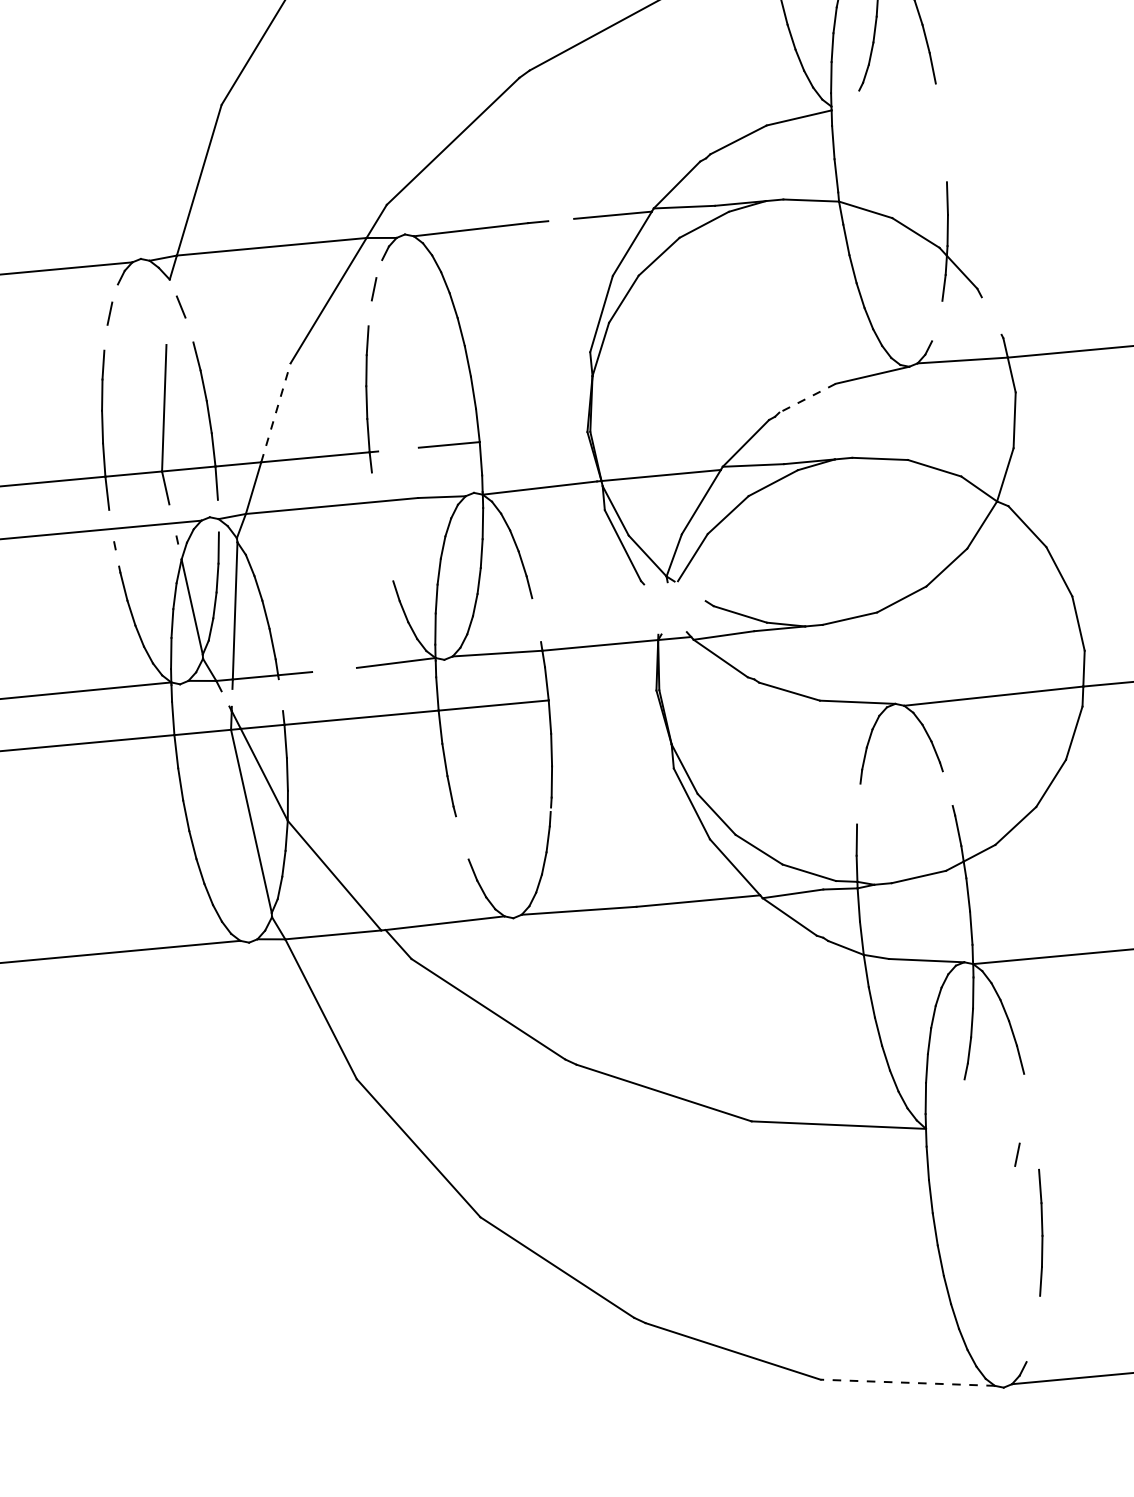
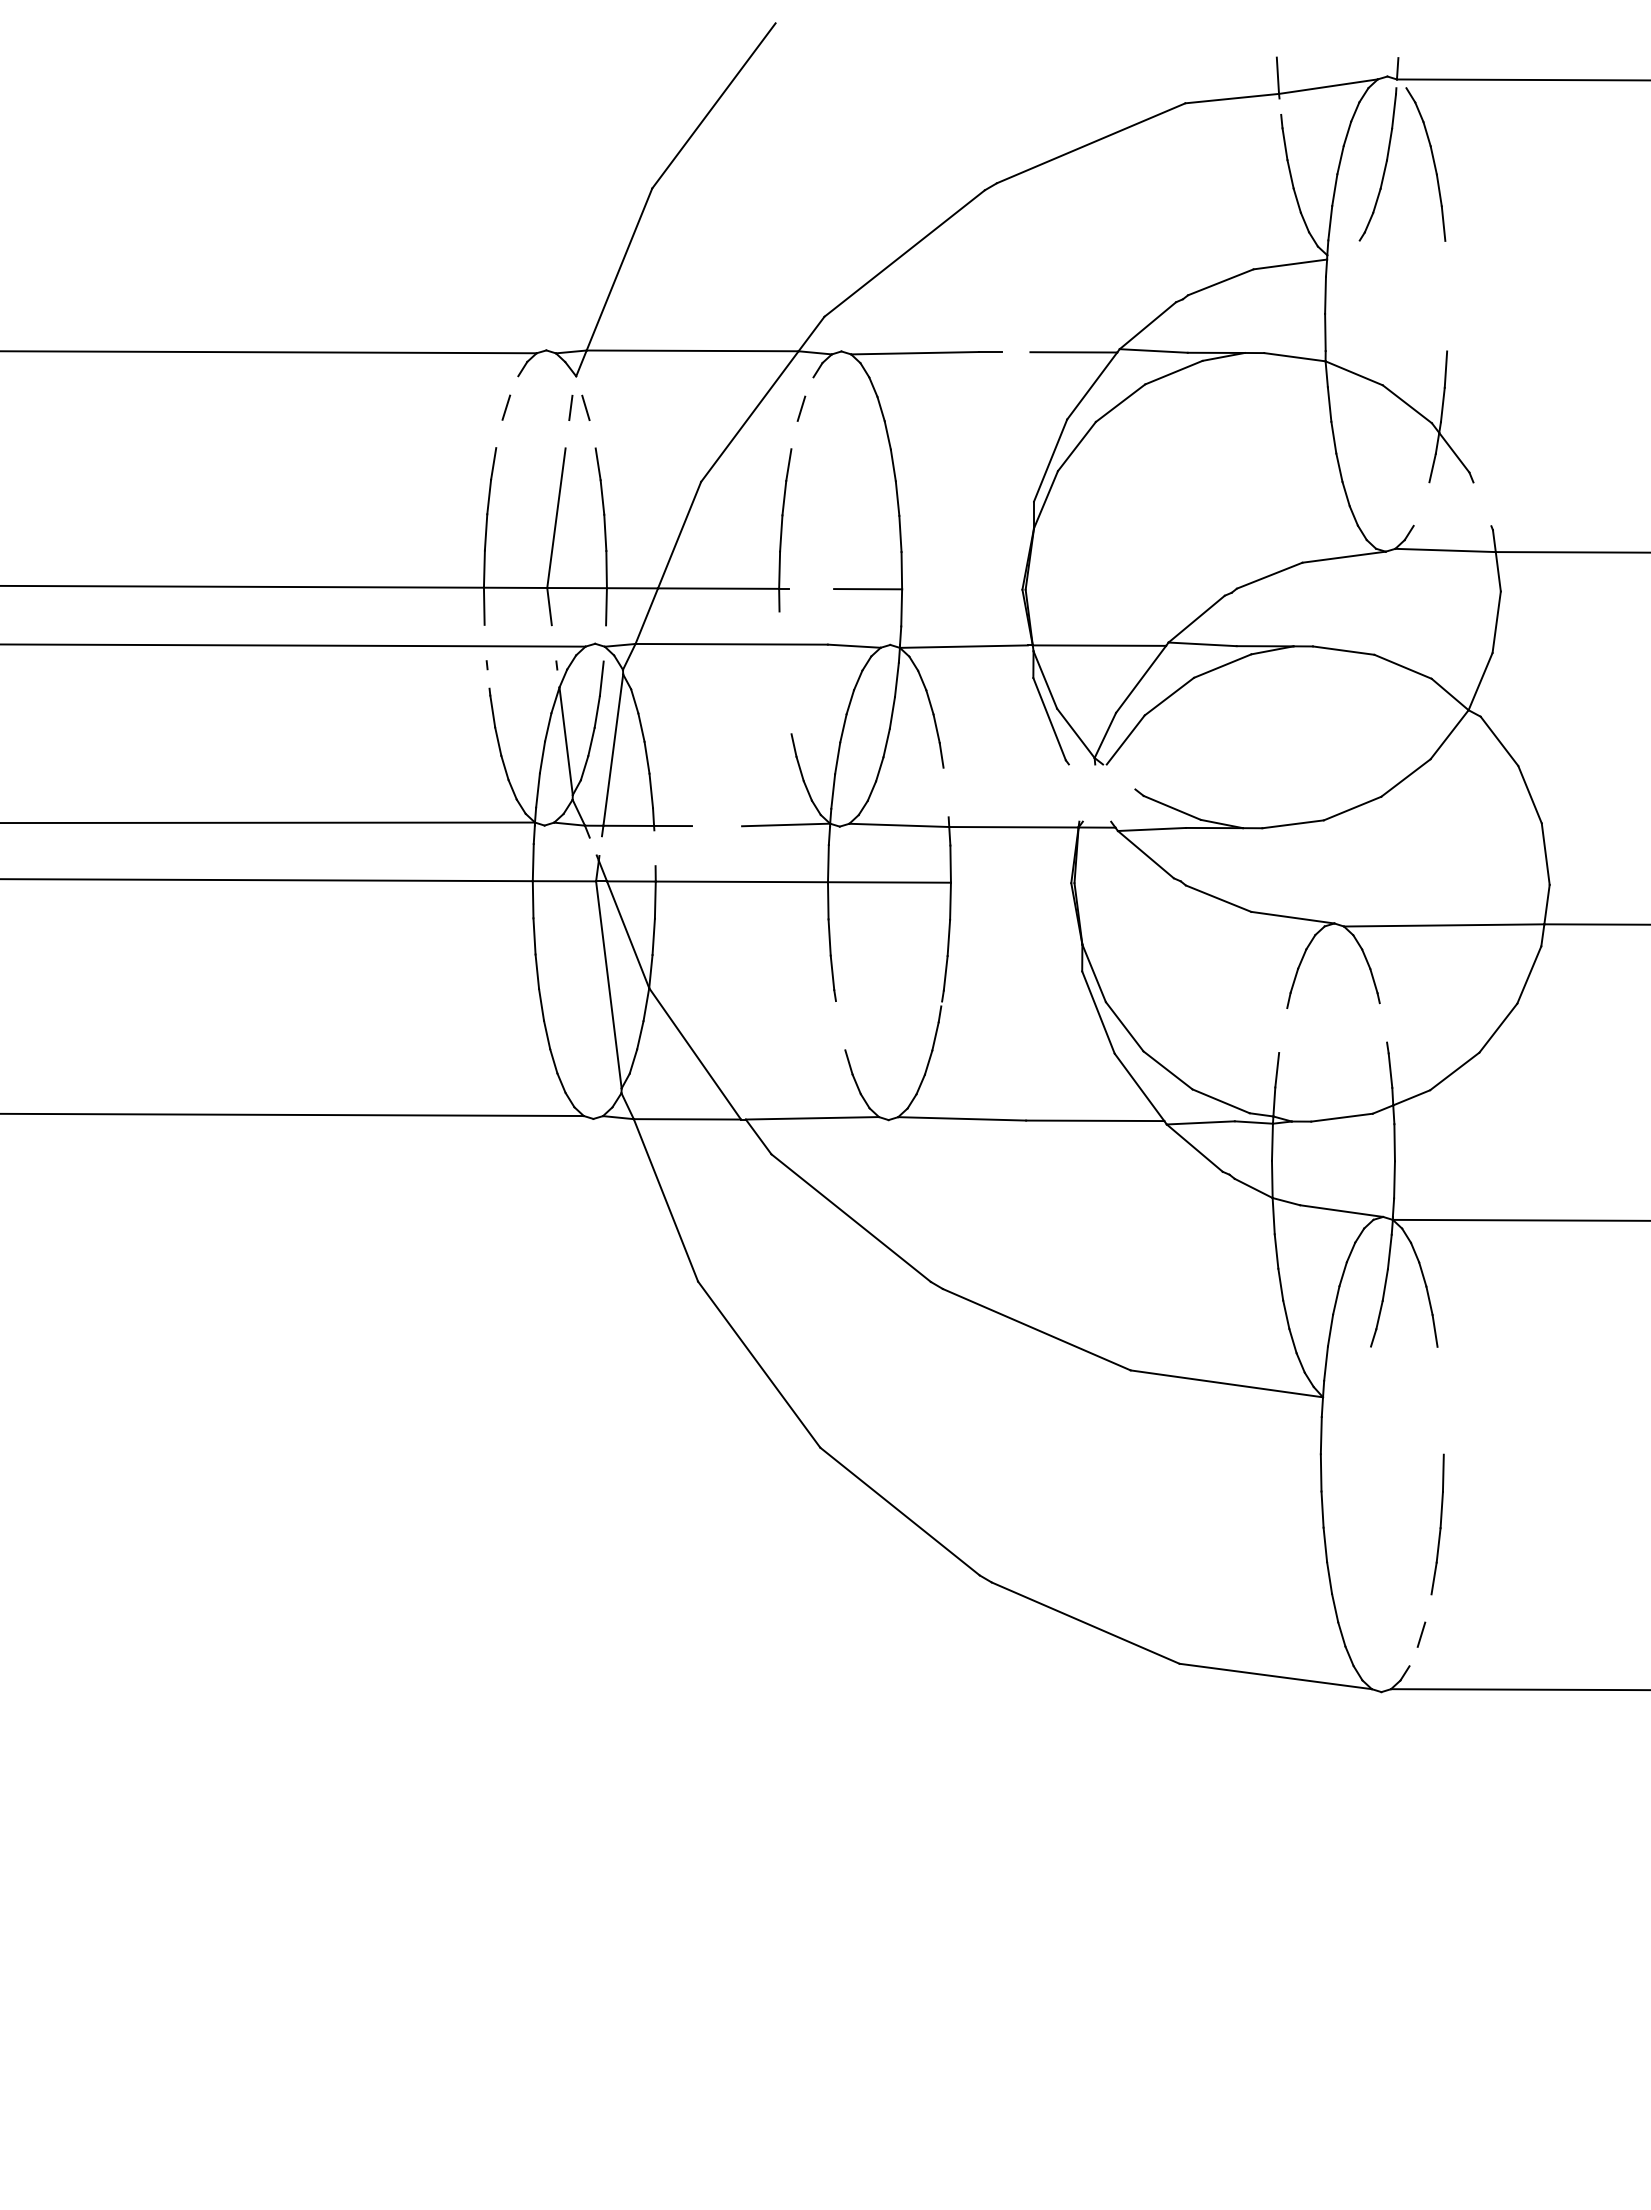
line: (167, 307) -> (570, 407), added
line: (807, 398) -> (1269, 575), dashed -> solid
line: (275, 412) -> (679, 534), dashed -> solid
line: (1017, 1154) -> (1421, 1634), moved
line: (907, 1382) -> (1275, 1676), dashed -> solid

